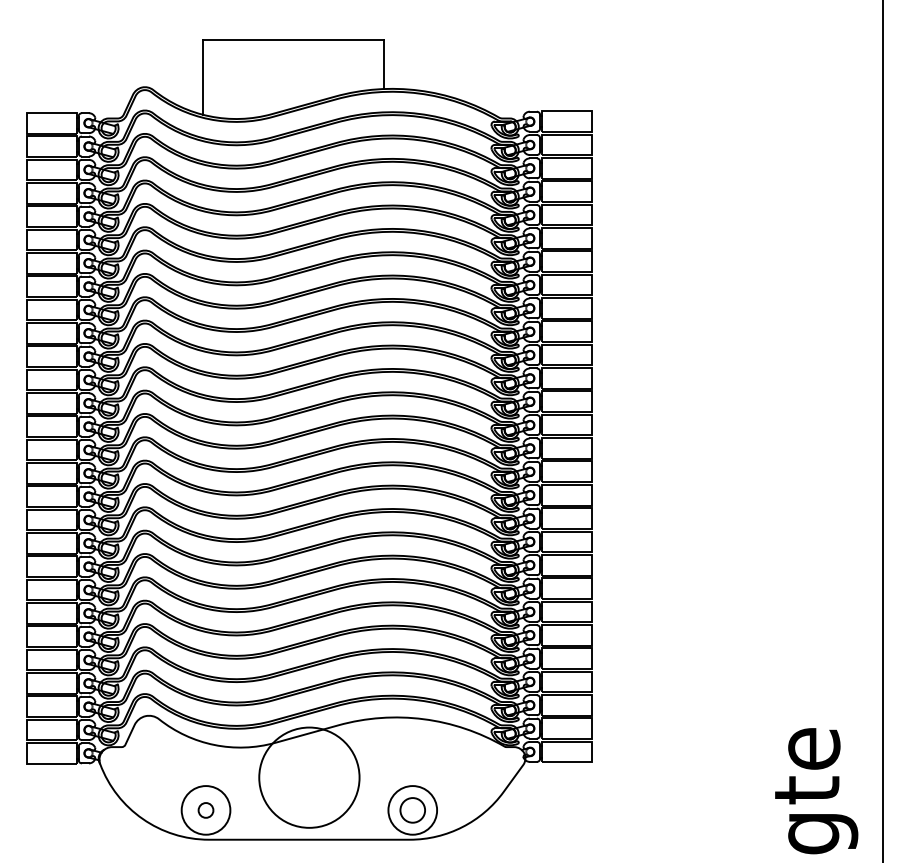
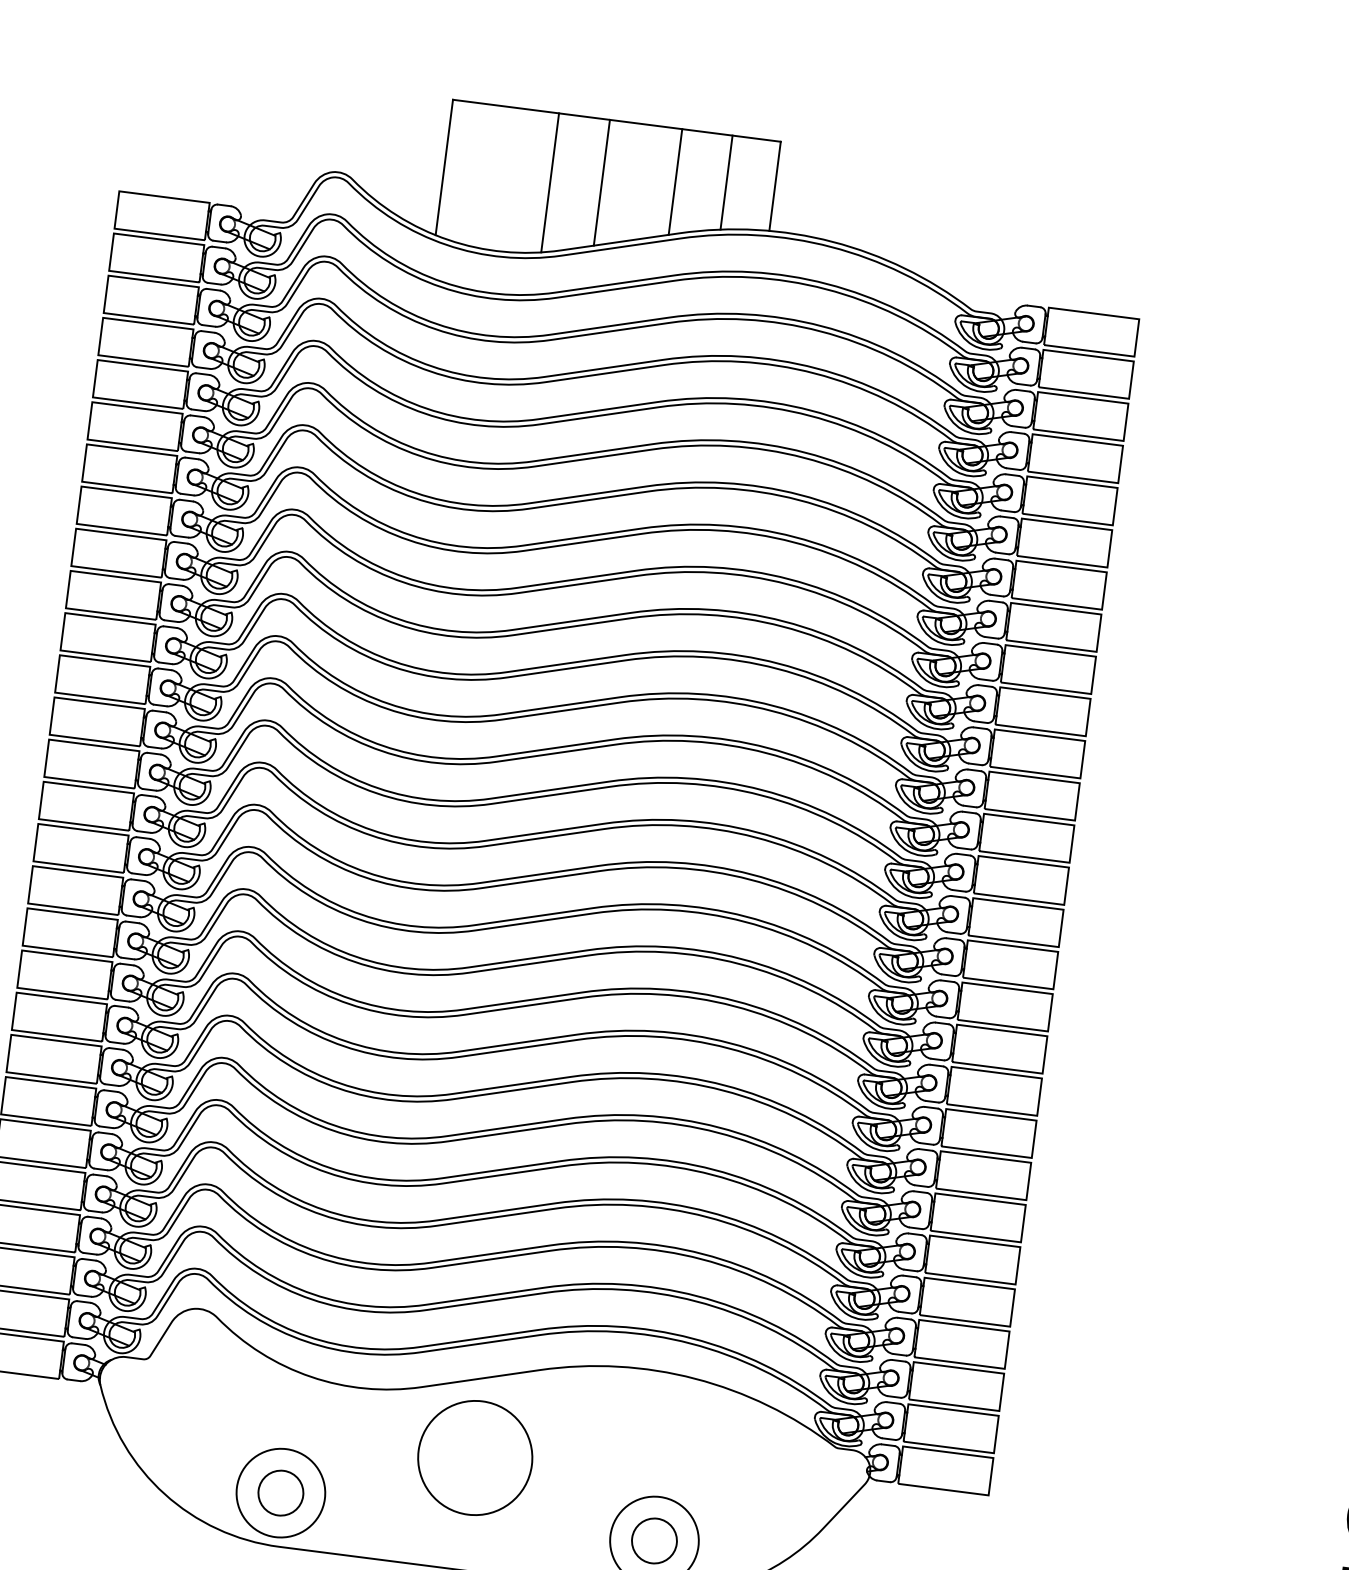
line: (357, 65) -> (727, 182), added
line: (329, 68) -> (675, 181), added
line: (289, 74) -> (602, 182), added
line: (261, 77) -> (550, 181), added
circle: (309, 777) -> (475, 1457), size x0.62
circle: (205, 810) -> (279, 1493), size x1.67

